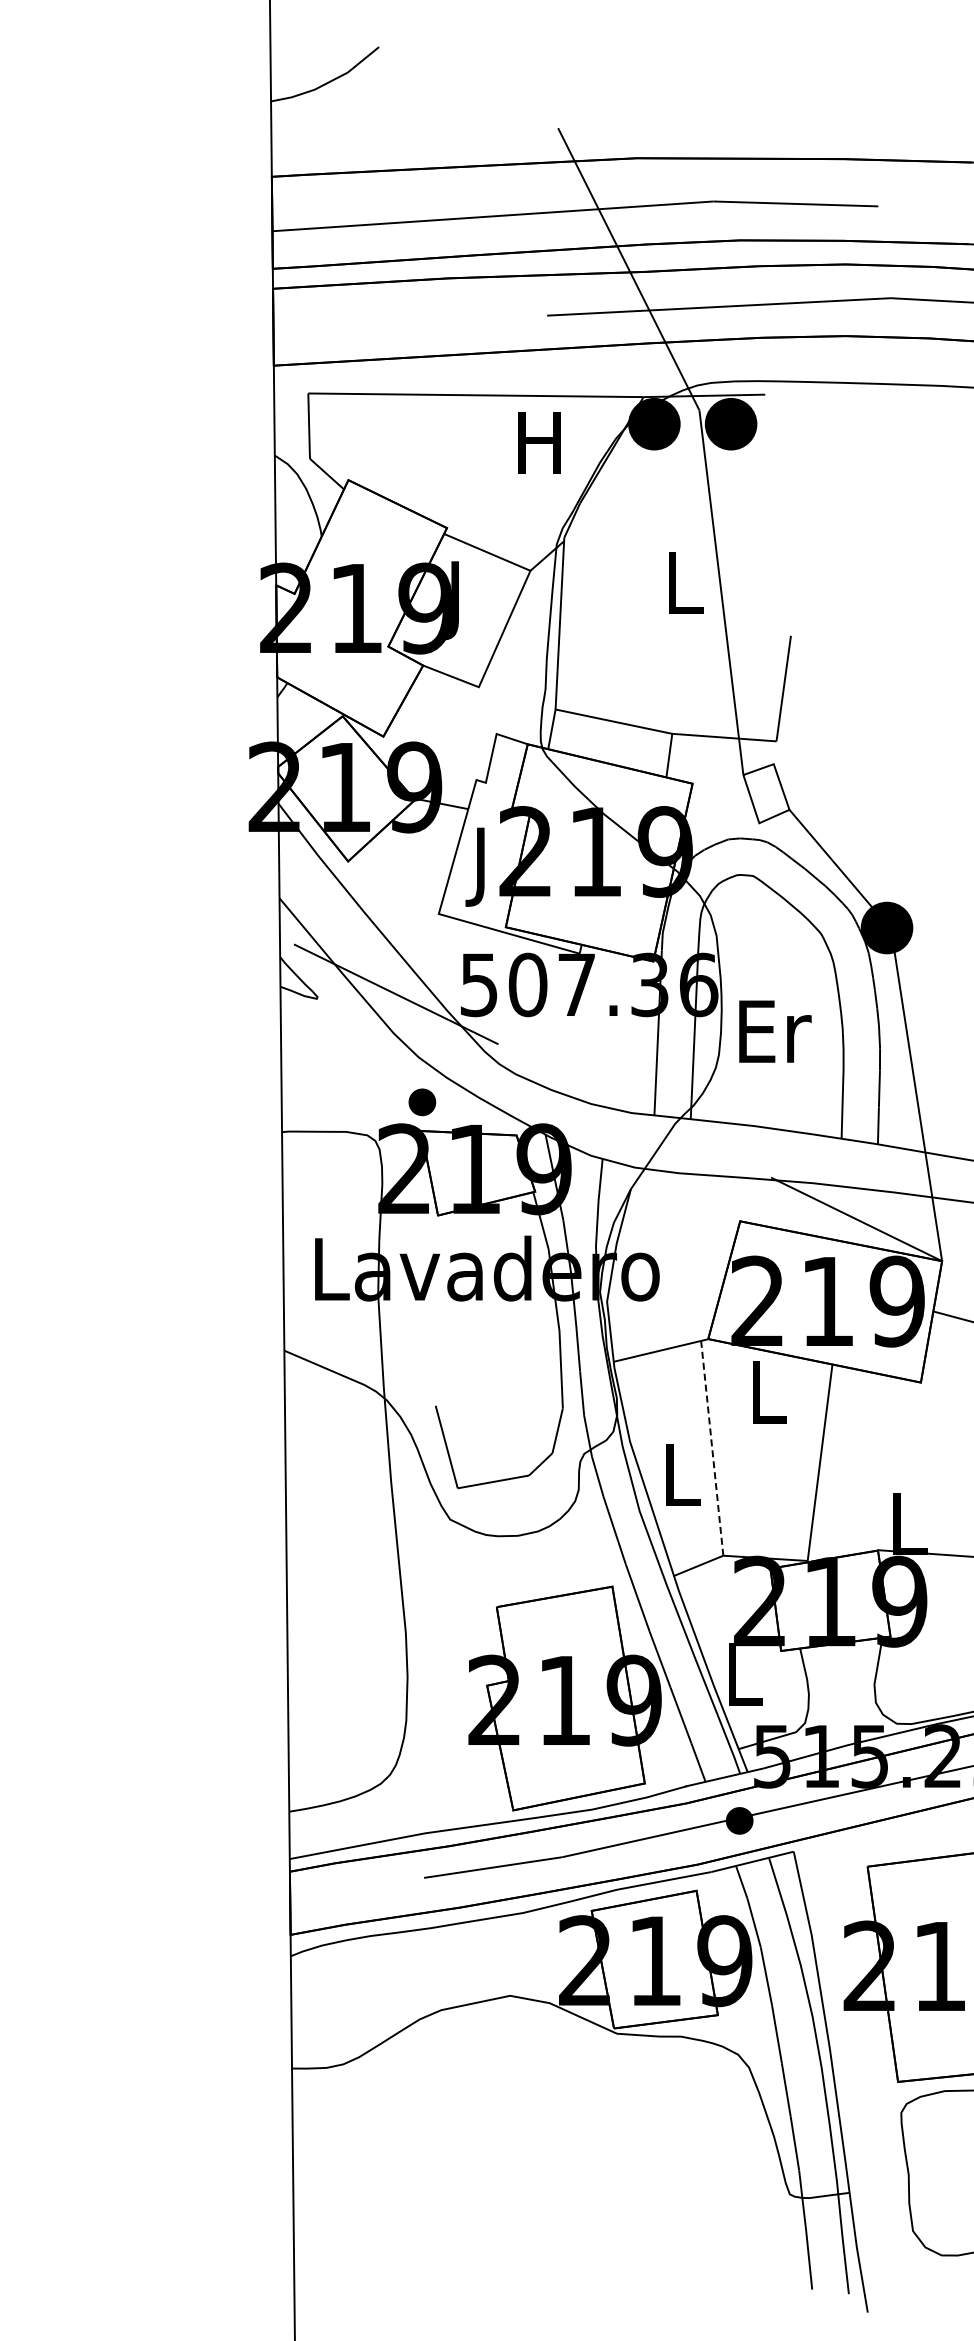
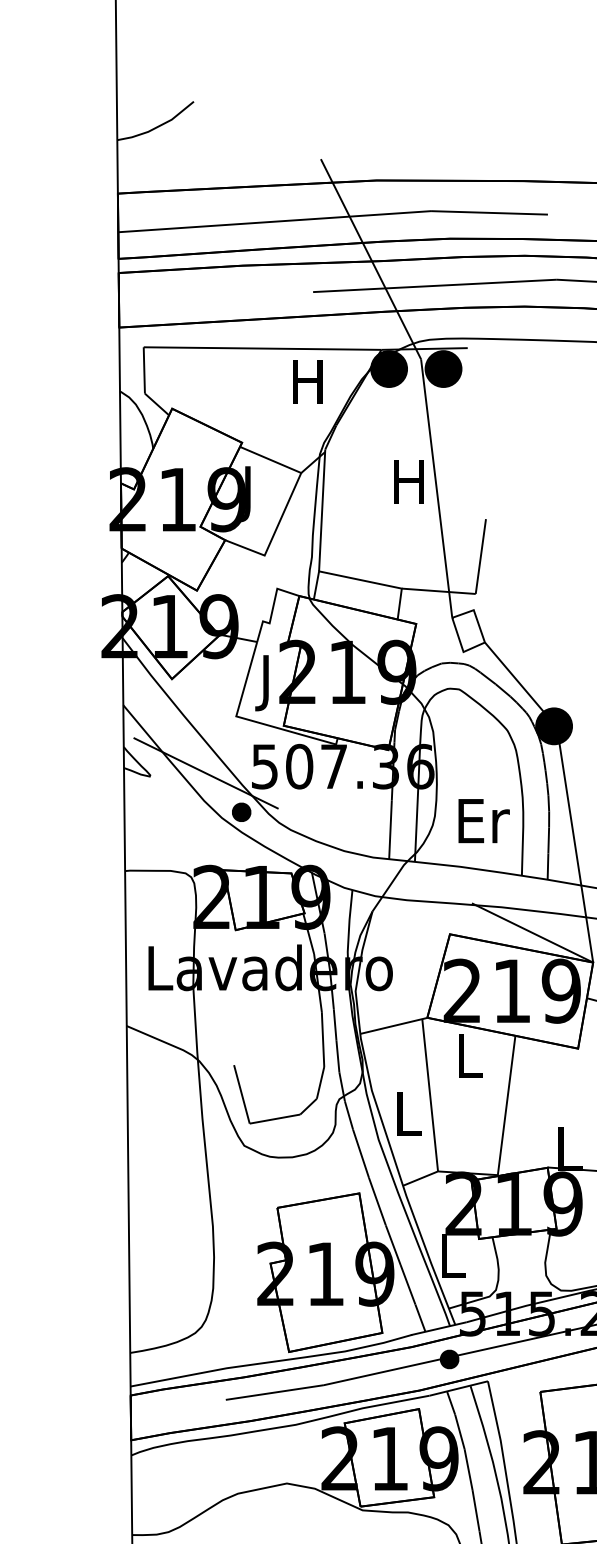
text: (682, 582) -> (409, 481), L -> H
text: (775, 1031) -> (484, 820), moved
part: (422, 1102) -> (241, 812), moved
line: (712, 1448) -> (430, 1095), dashed -> solid

